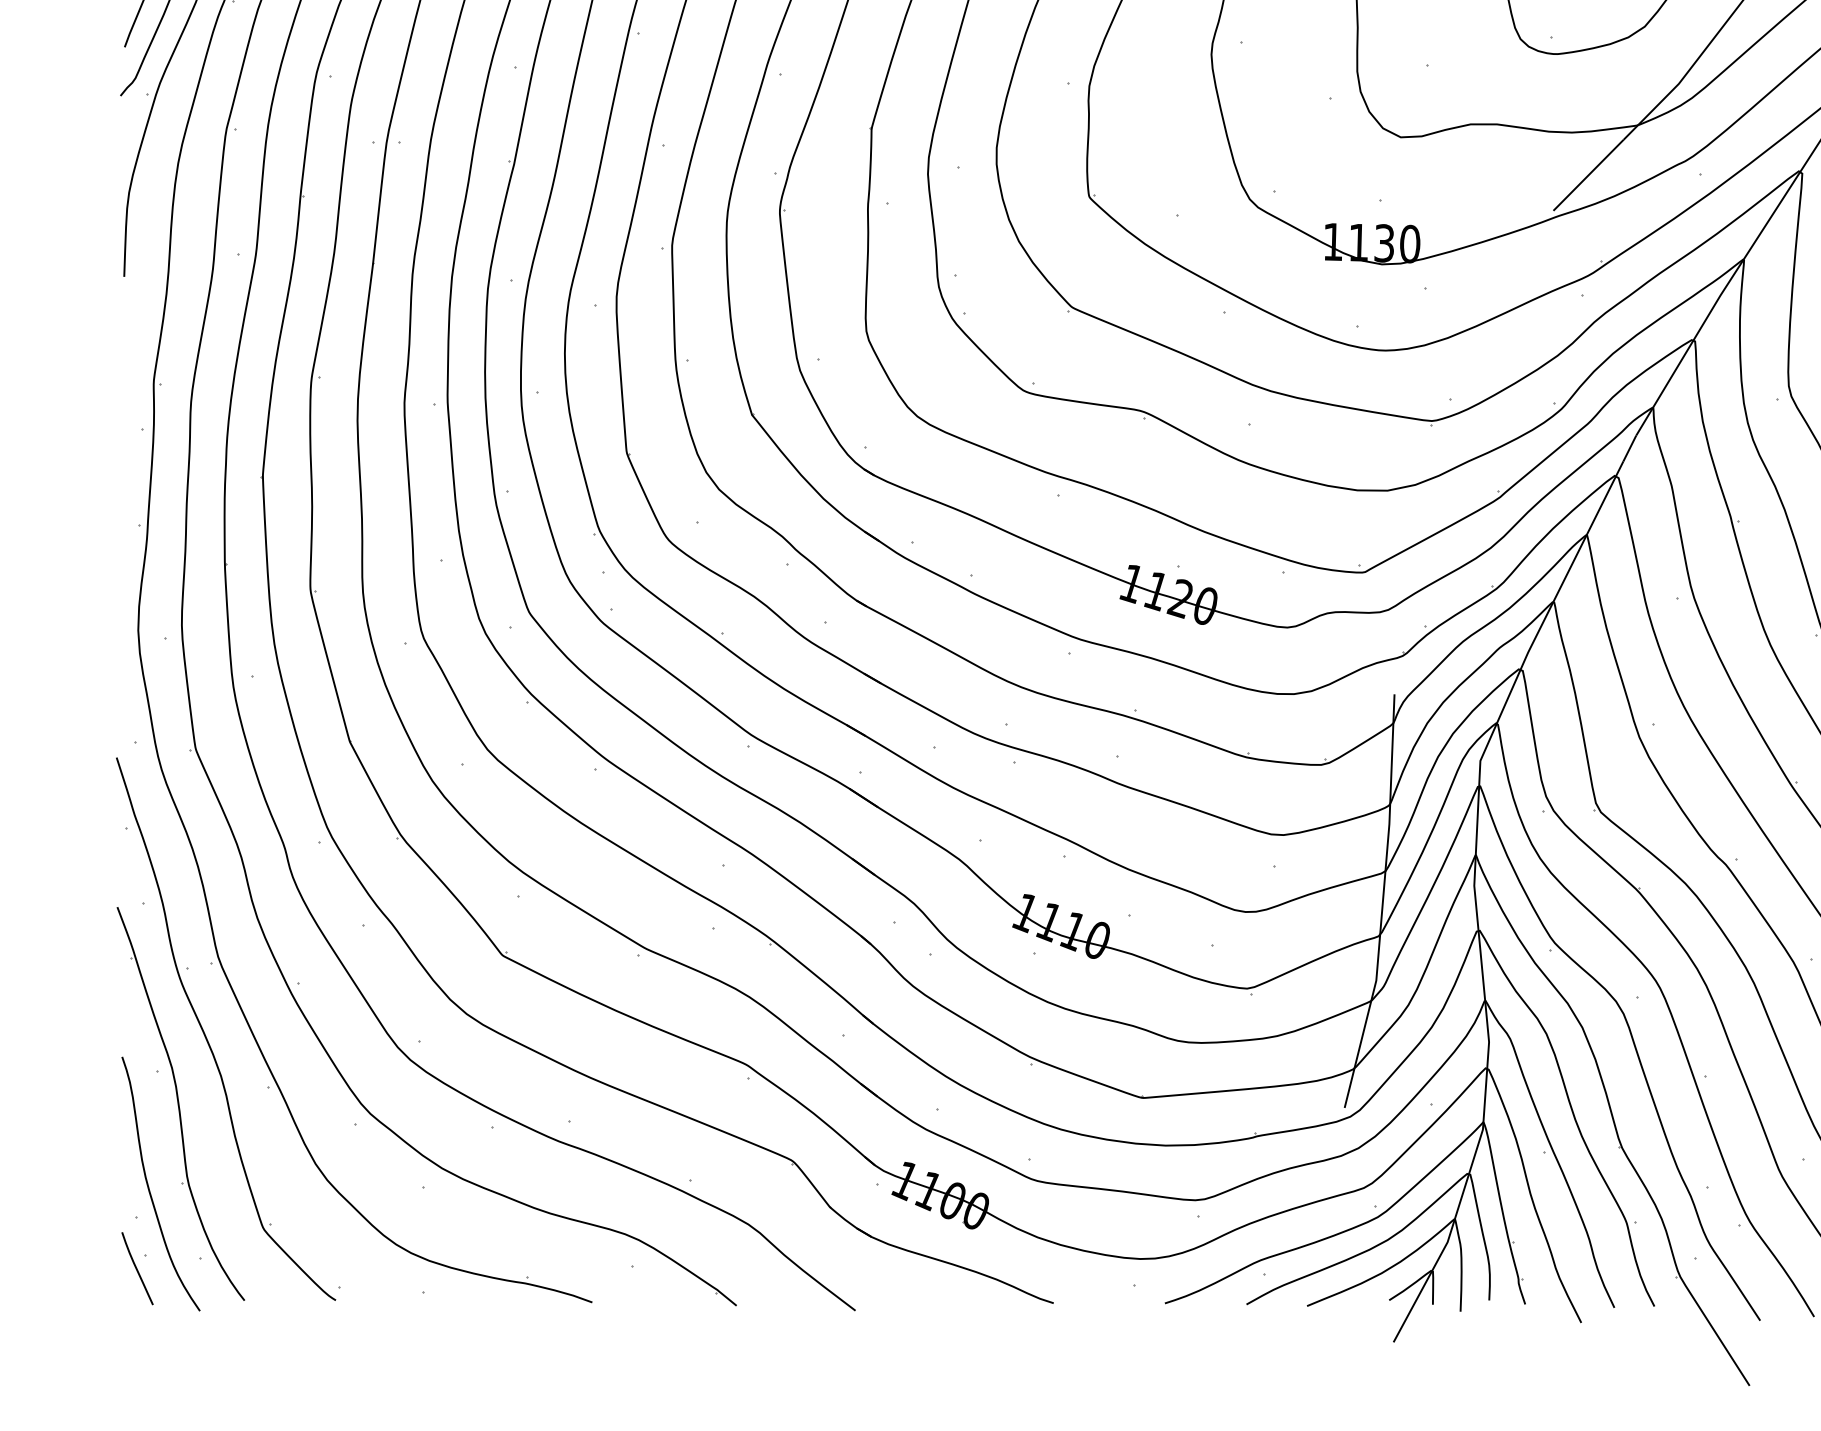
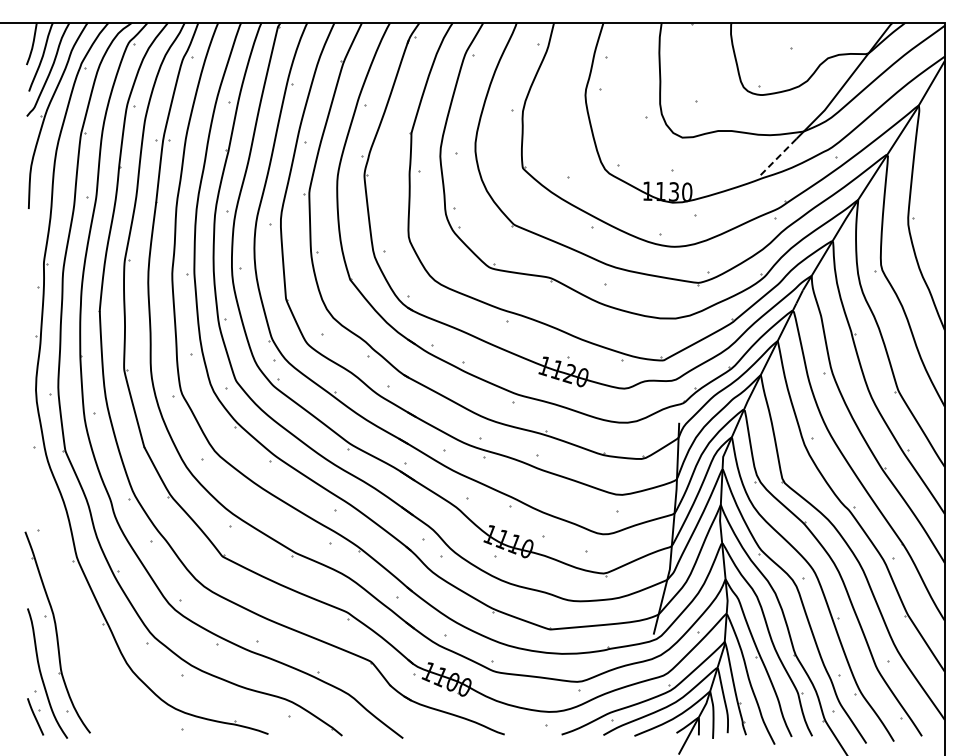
line: (1588, 176) -> (778, 157), solid -> dashed
part: (207, 1035) -> (71, 597), removed

